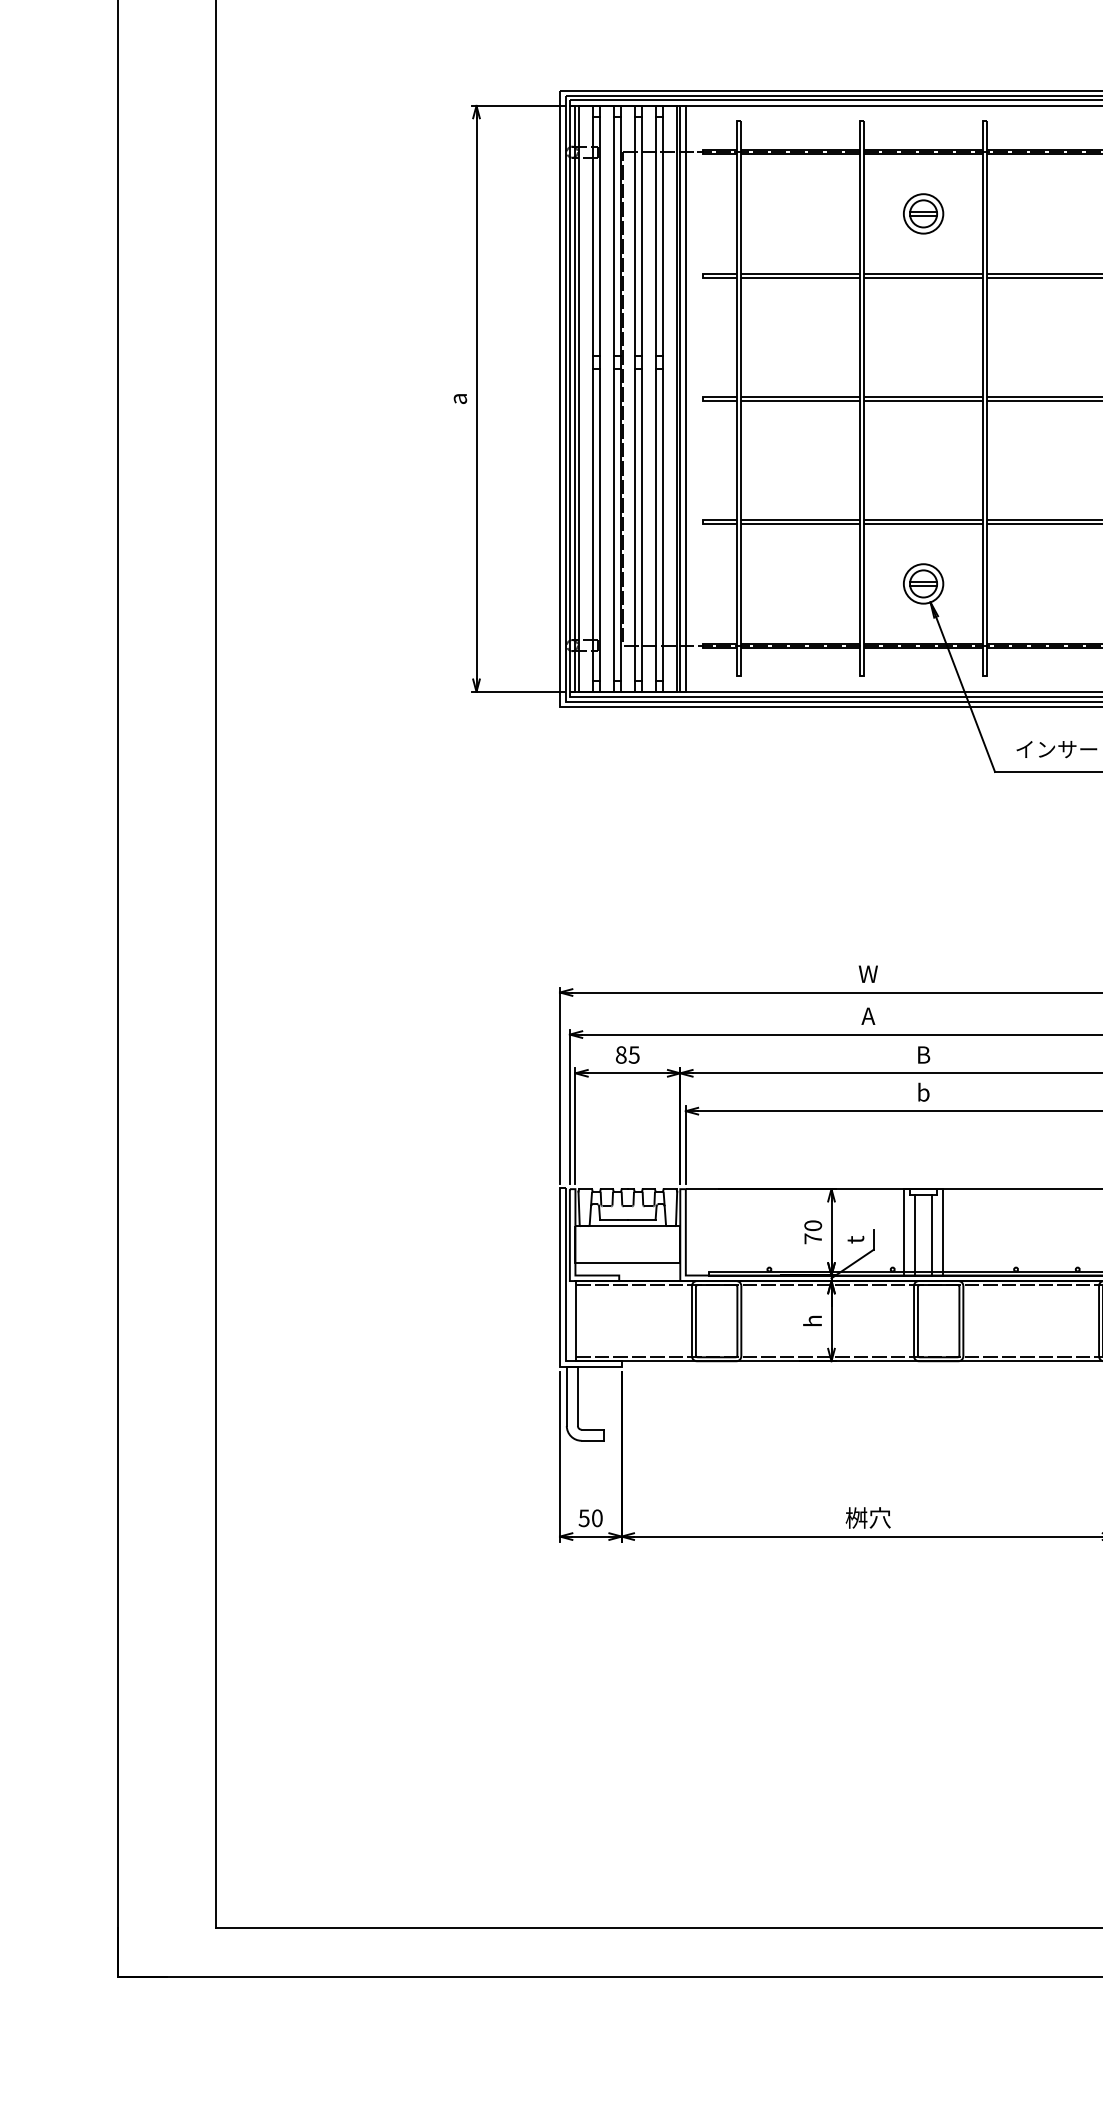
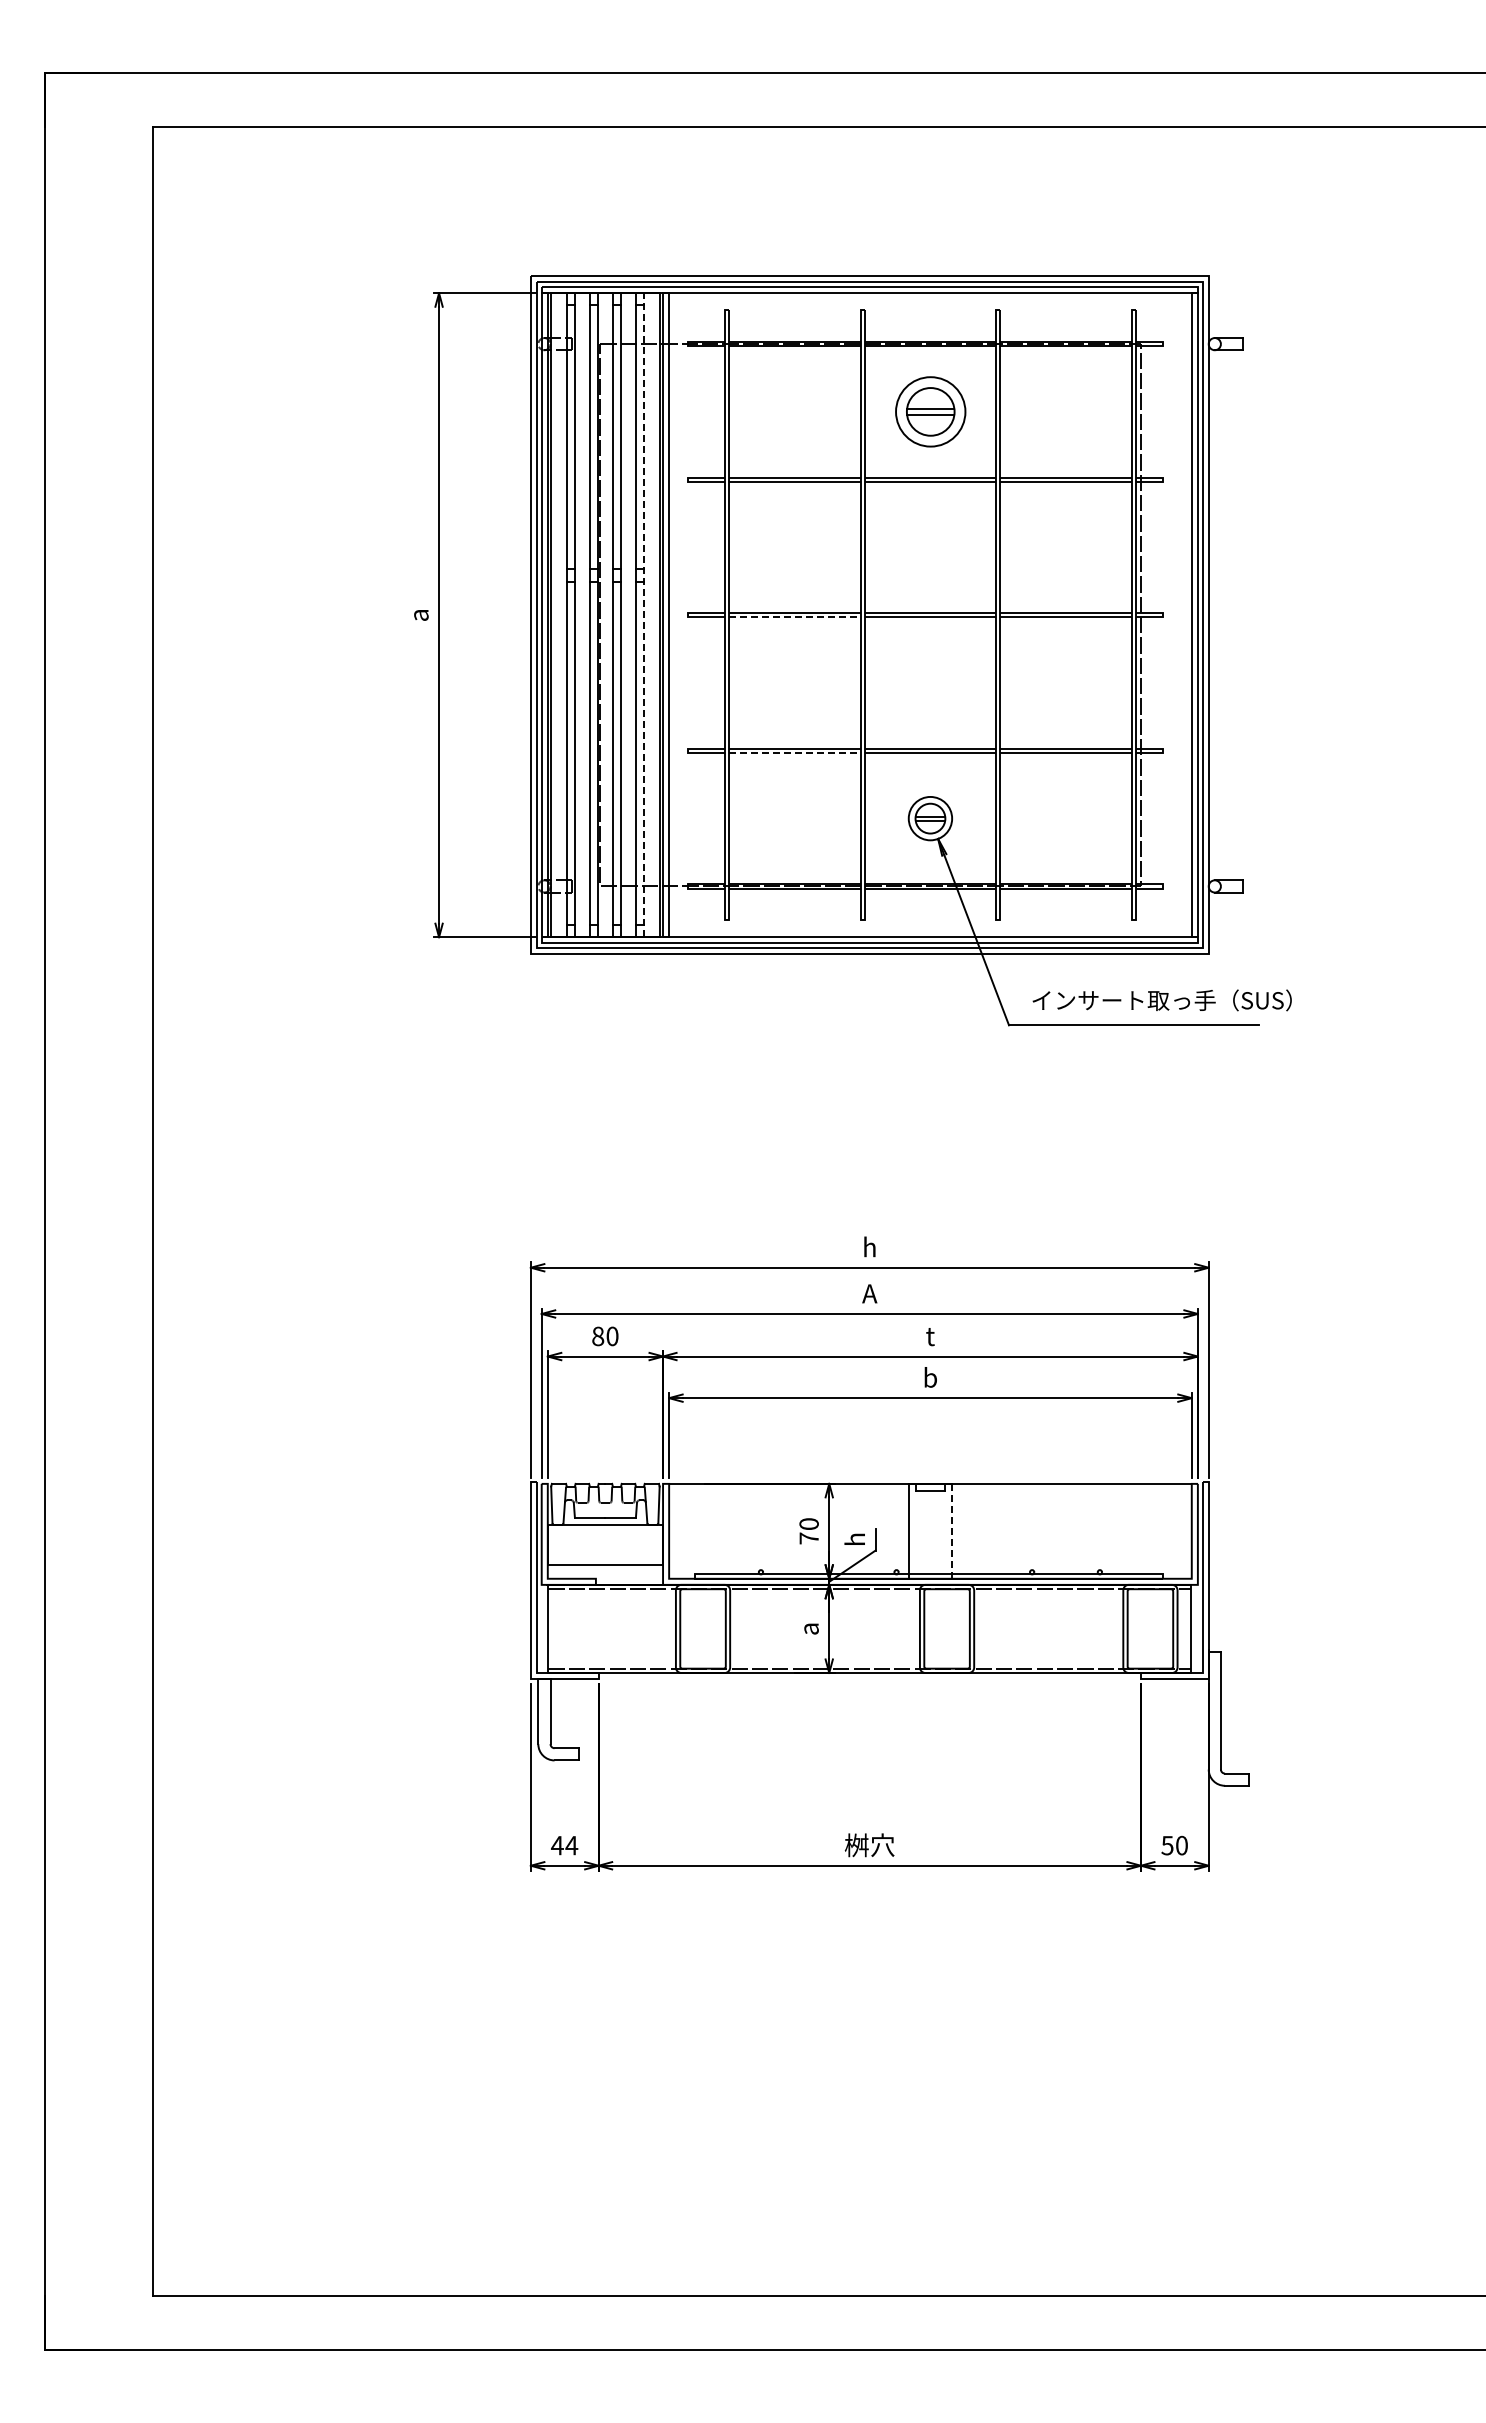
part: (922, 213) -> (929, 411), size x1.6
line: (663, 399) -> (644, 615), solid -> dashed
line: (799, 400) -> (794, 617), solid -> dashed
line: (799, 524) -> (794, 753), solid -> dashed
text: (868, 973) -> (869, 1246), W -> h
text: (634, 1055) -> (612, 1336), 85 -> 80
text: (923, 1055) -> (930, 1336), B -> t
line: (943, 1231) -> (952, 1530), solid -> dashed
line: (914, 1235) -> (920, 1534), removed
line: (931, 1235) -> (939, 1534), removed
text: (854, 1238) -> (854, 1538), t -> h
text: (812, 1320) -> (808, 1628), h -> a
text: (590, 1518) -> (564, 1845), 50 -> 44

